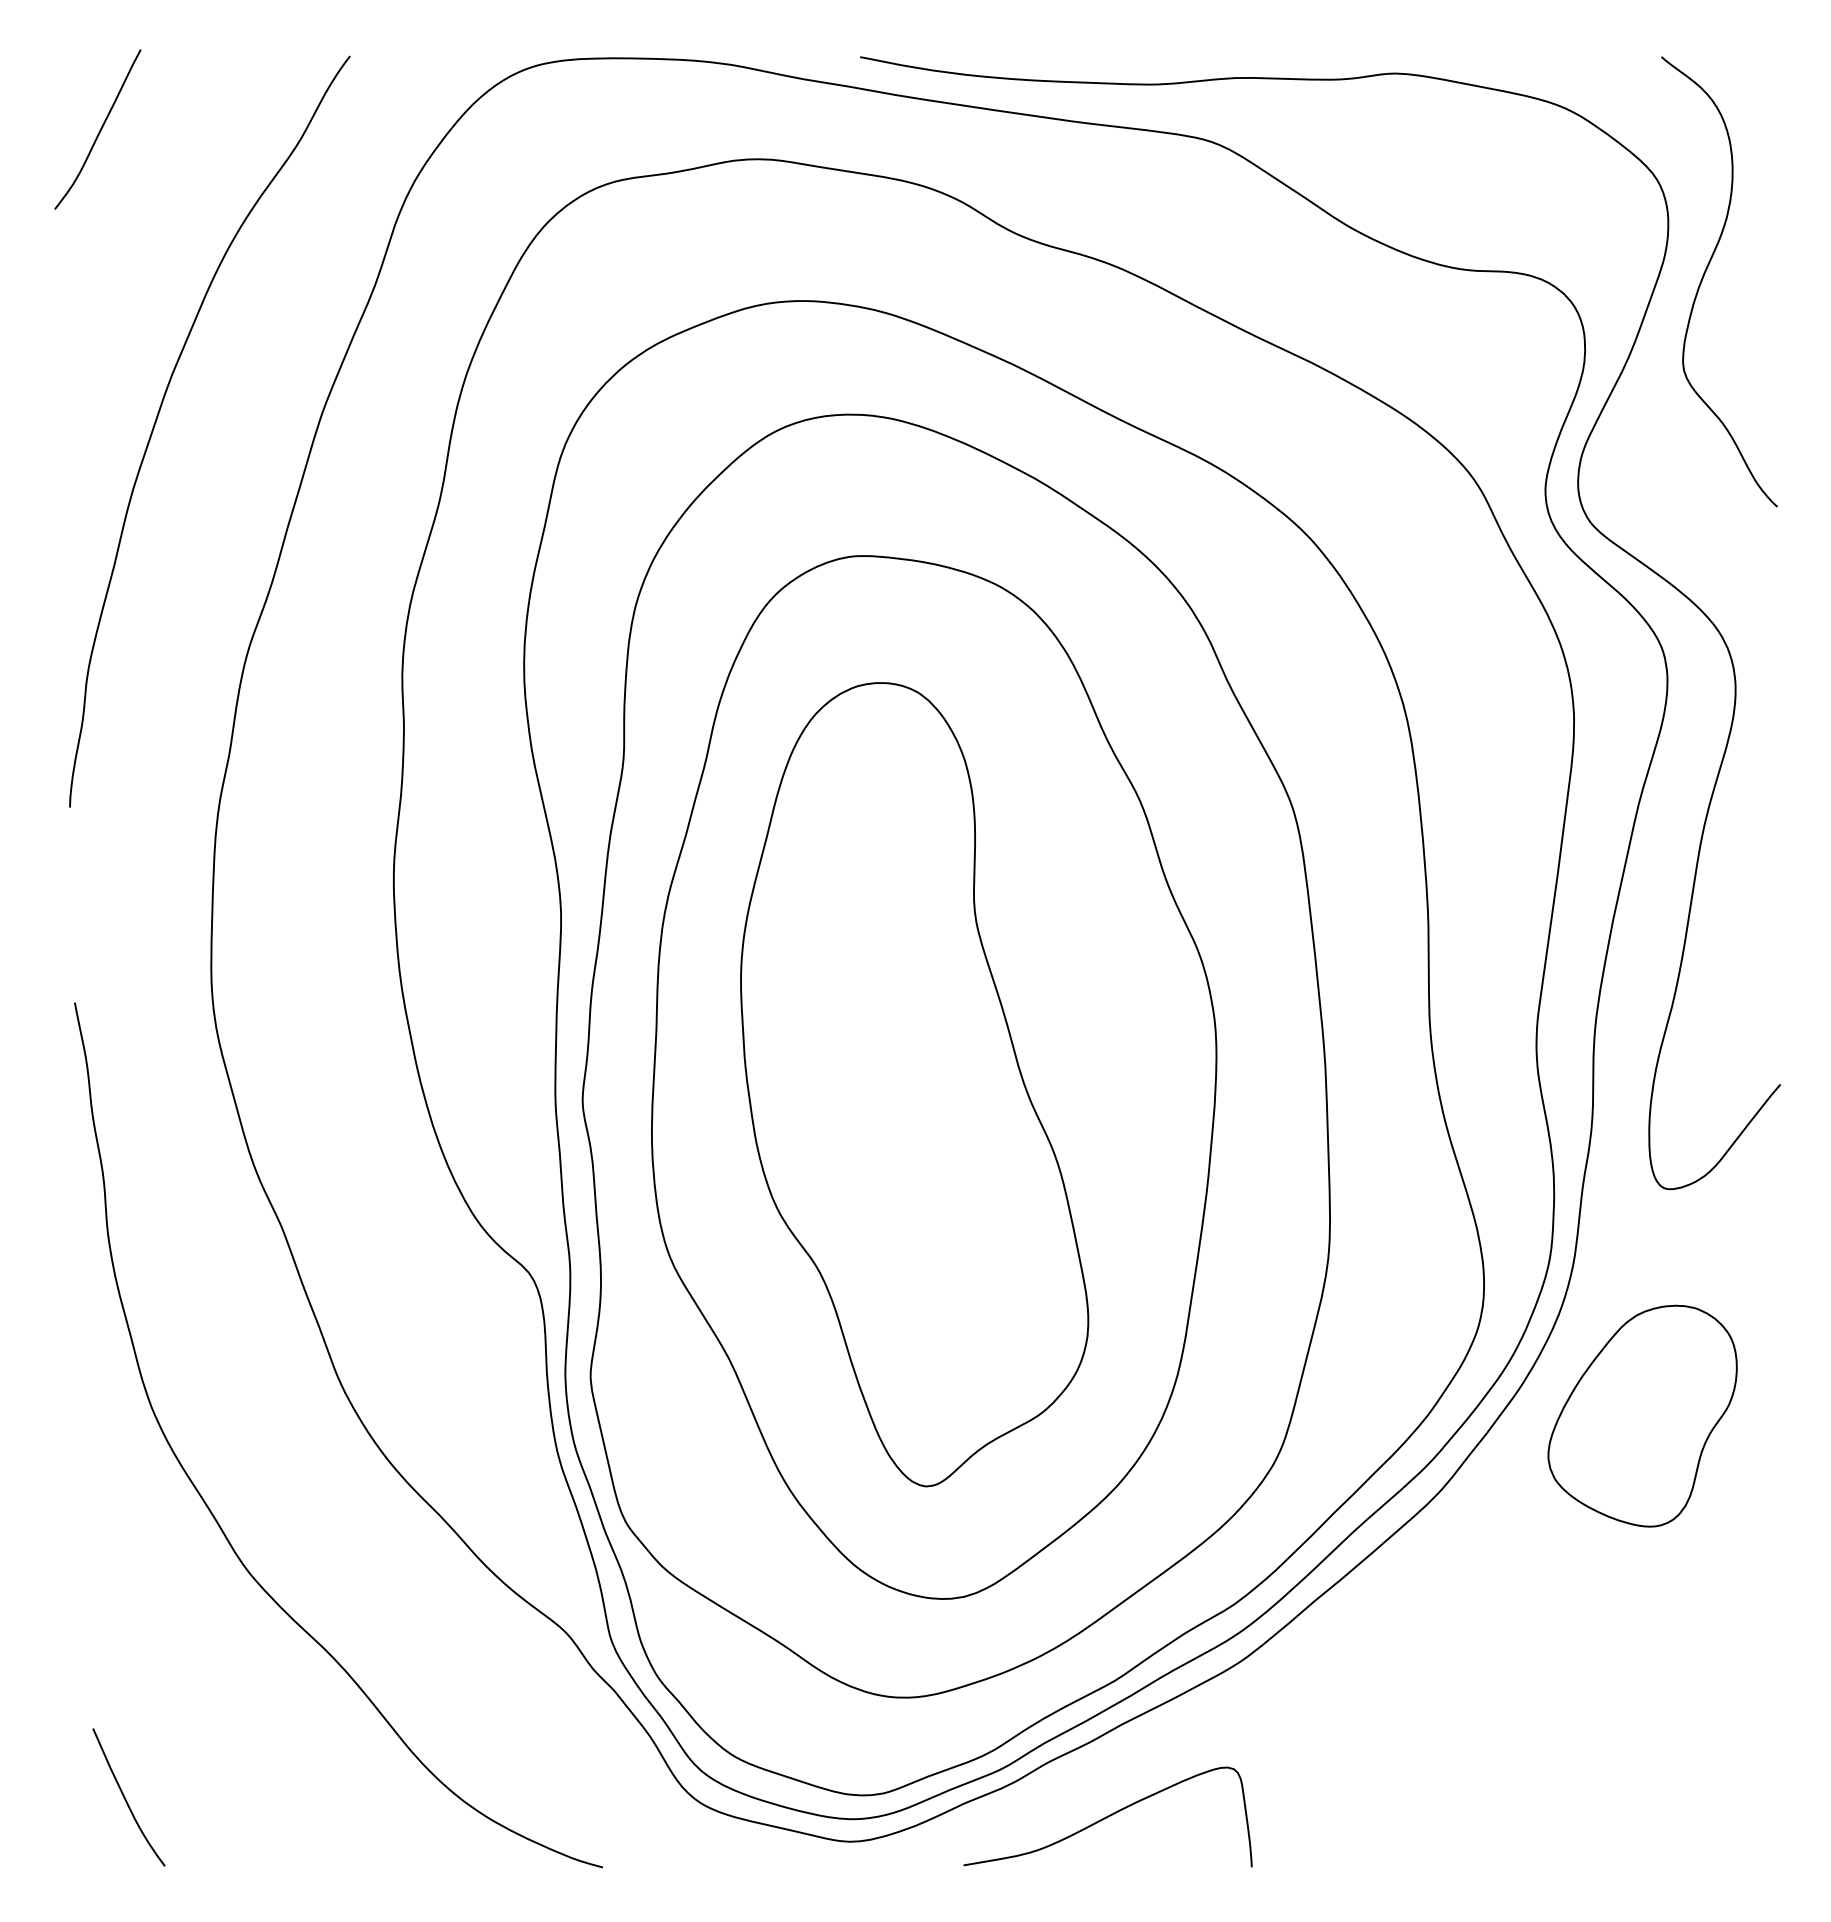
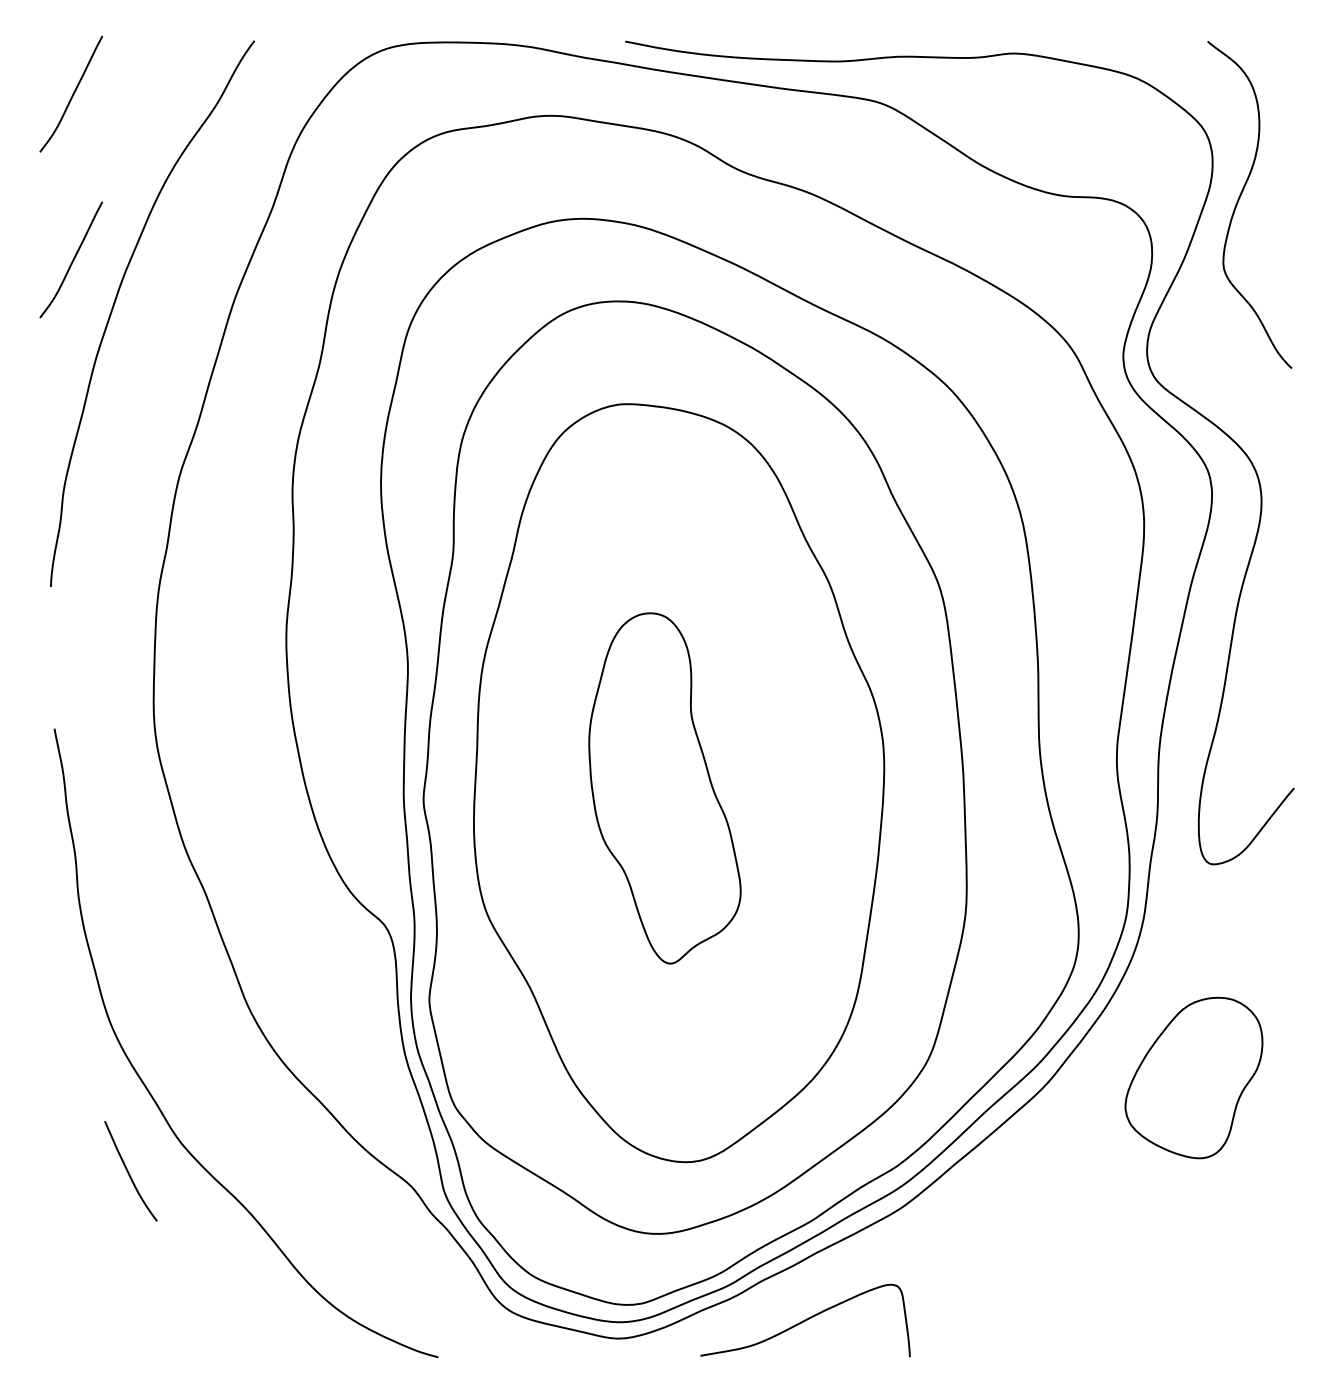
curve: (99, 358) -> (72, 260), added
part: (914, 1084) -> (664, 788), size x0.6
part: (1642, 1415) -> (1193, 1077), moved
curve: (126, 1799) -> (129, 1172), moved

